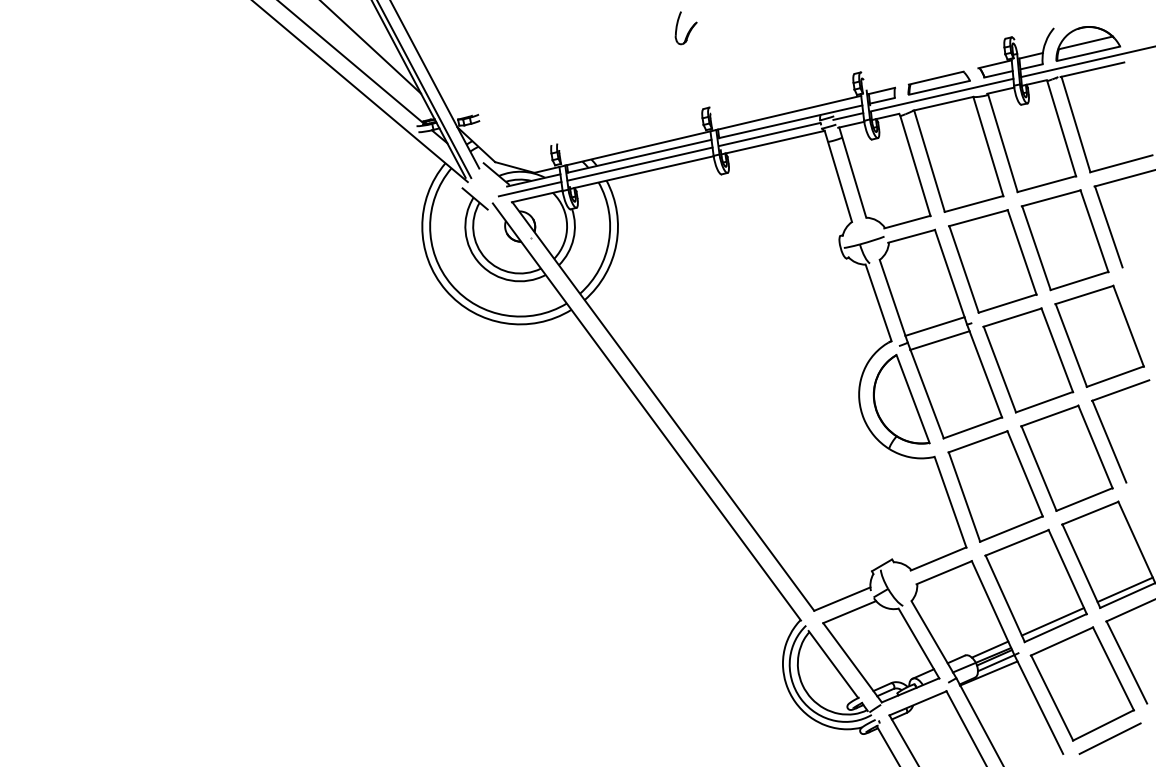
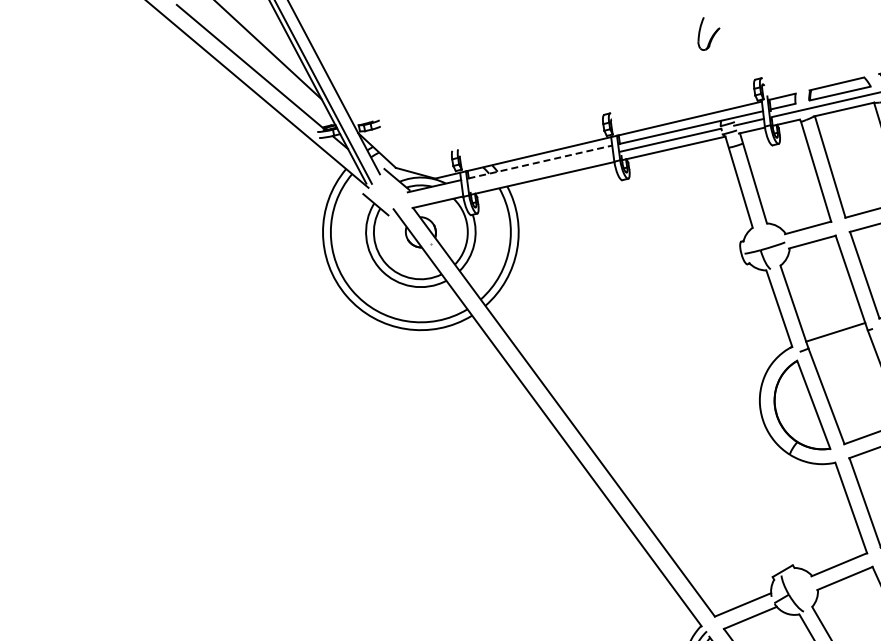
part: (685, 28) -> (708, 34), moved
line: (639, 156) -> (540, 162), solid -> dashed
line: (639, 163) -> (540, 169), removed
line: (529, 189) -> (430, 195), removed
line: (939, 340) -> (840, 346), removed

